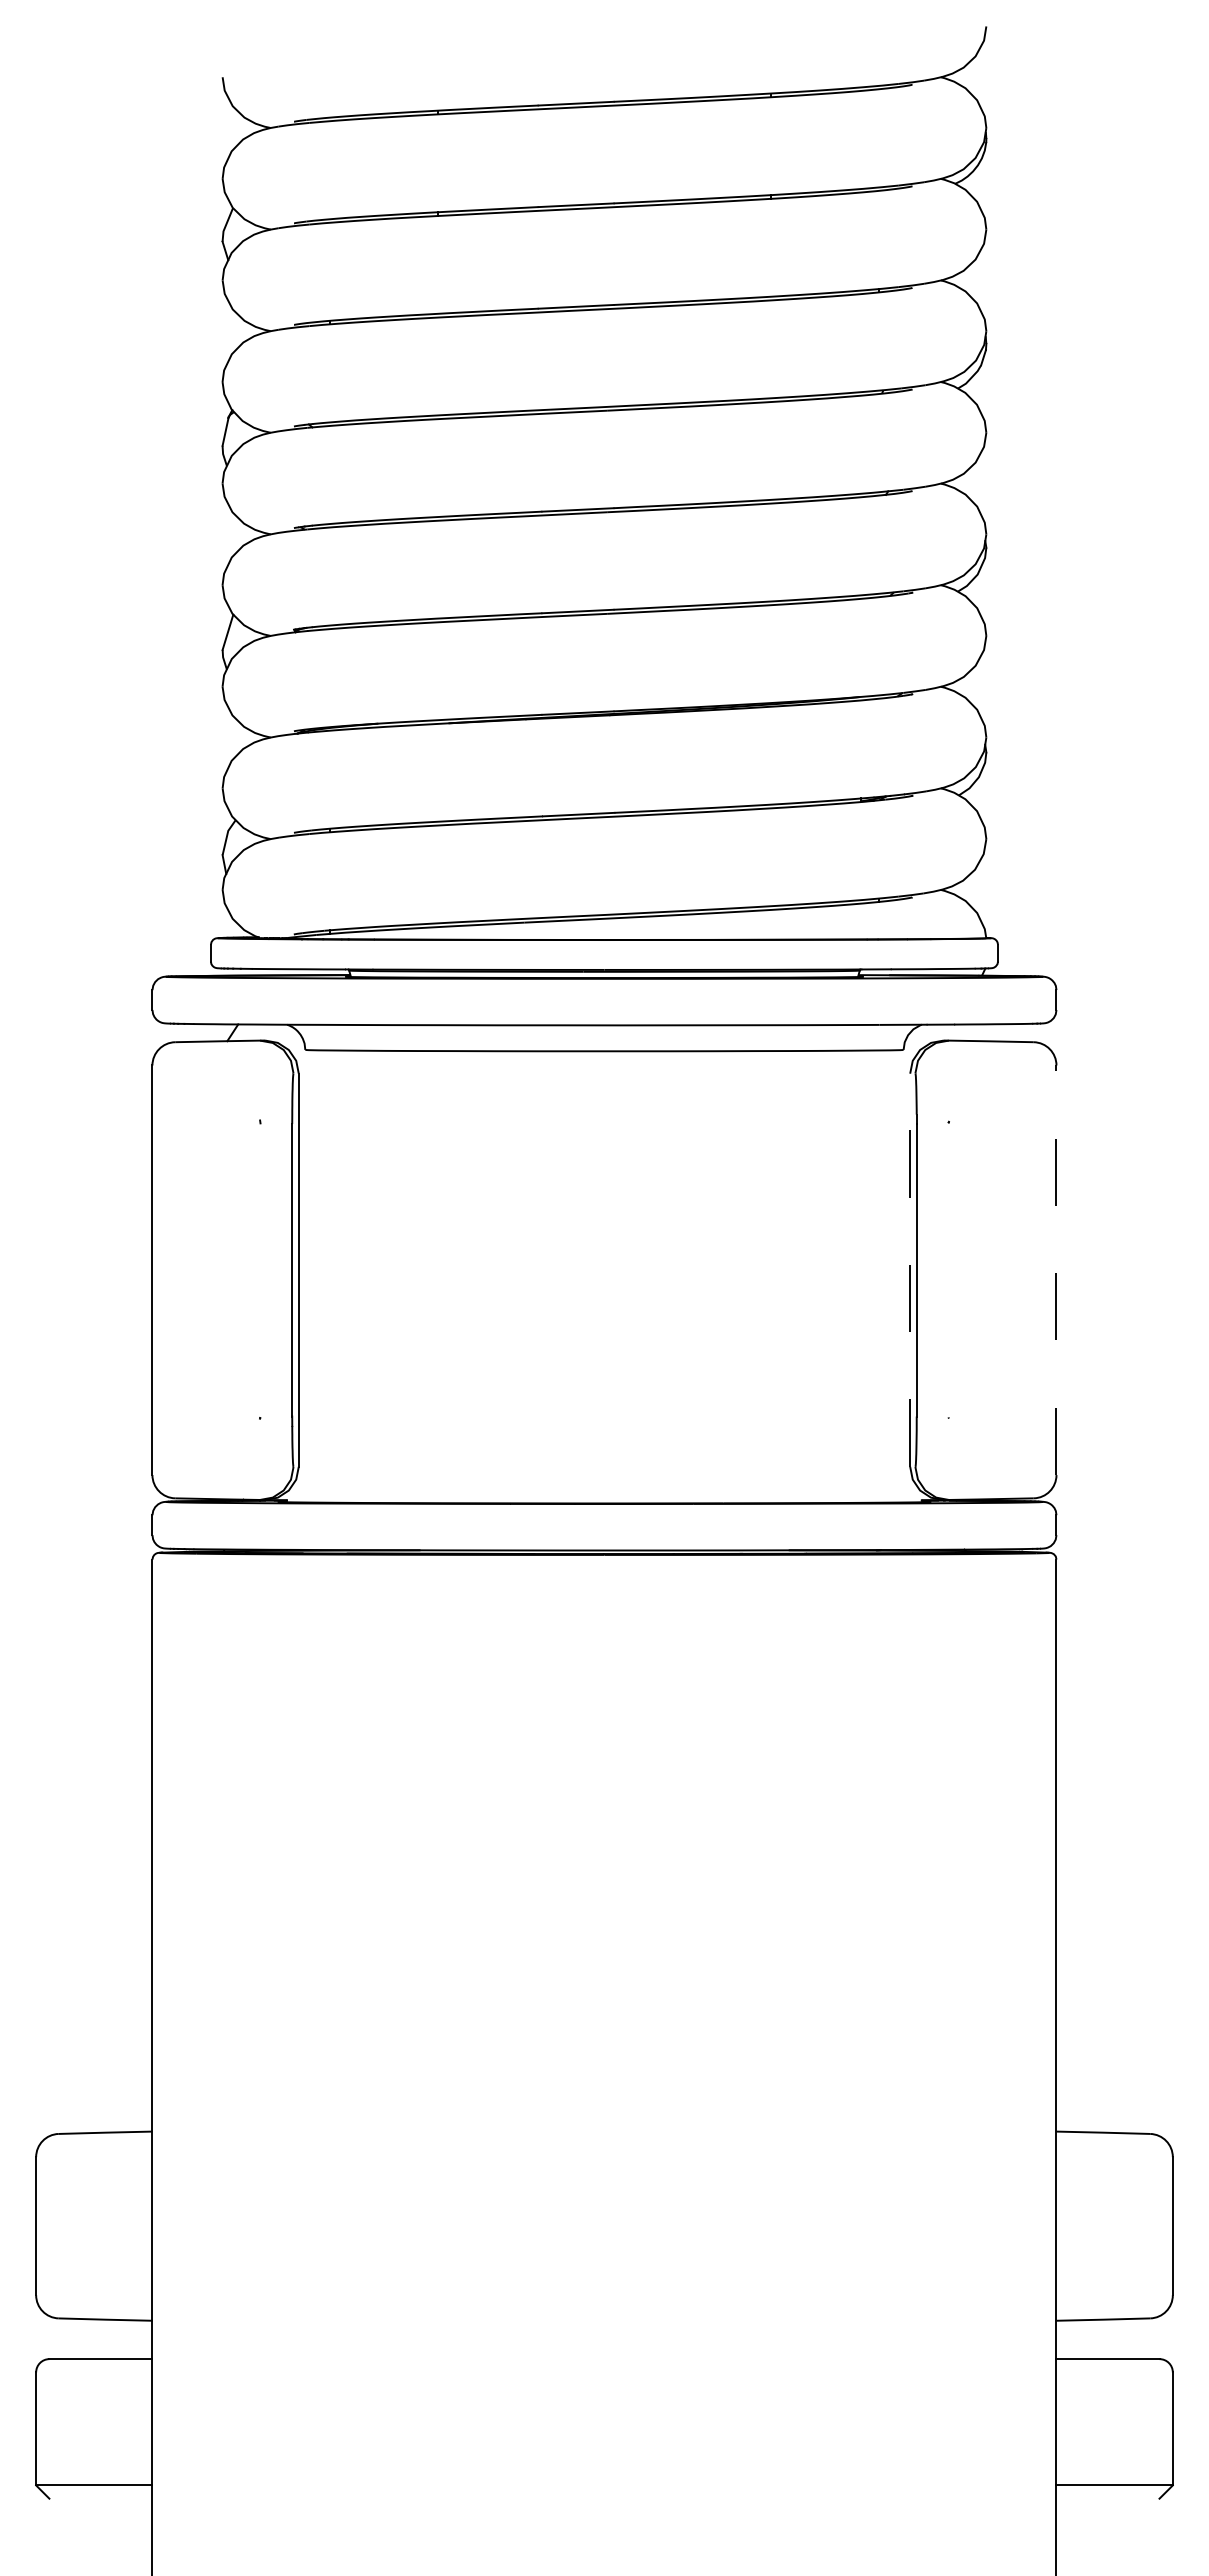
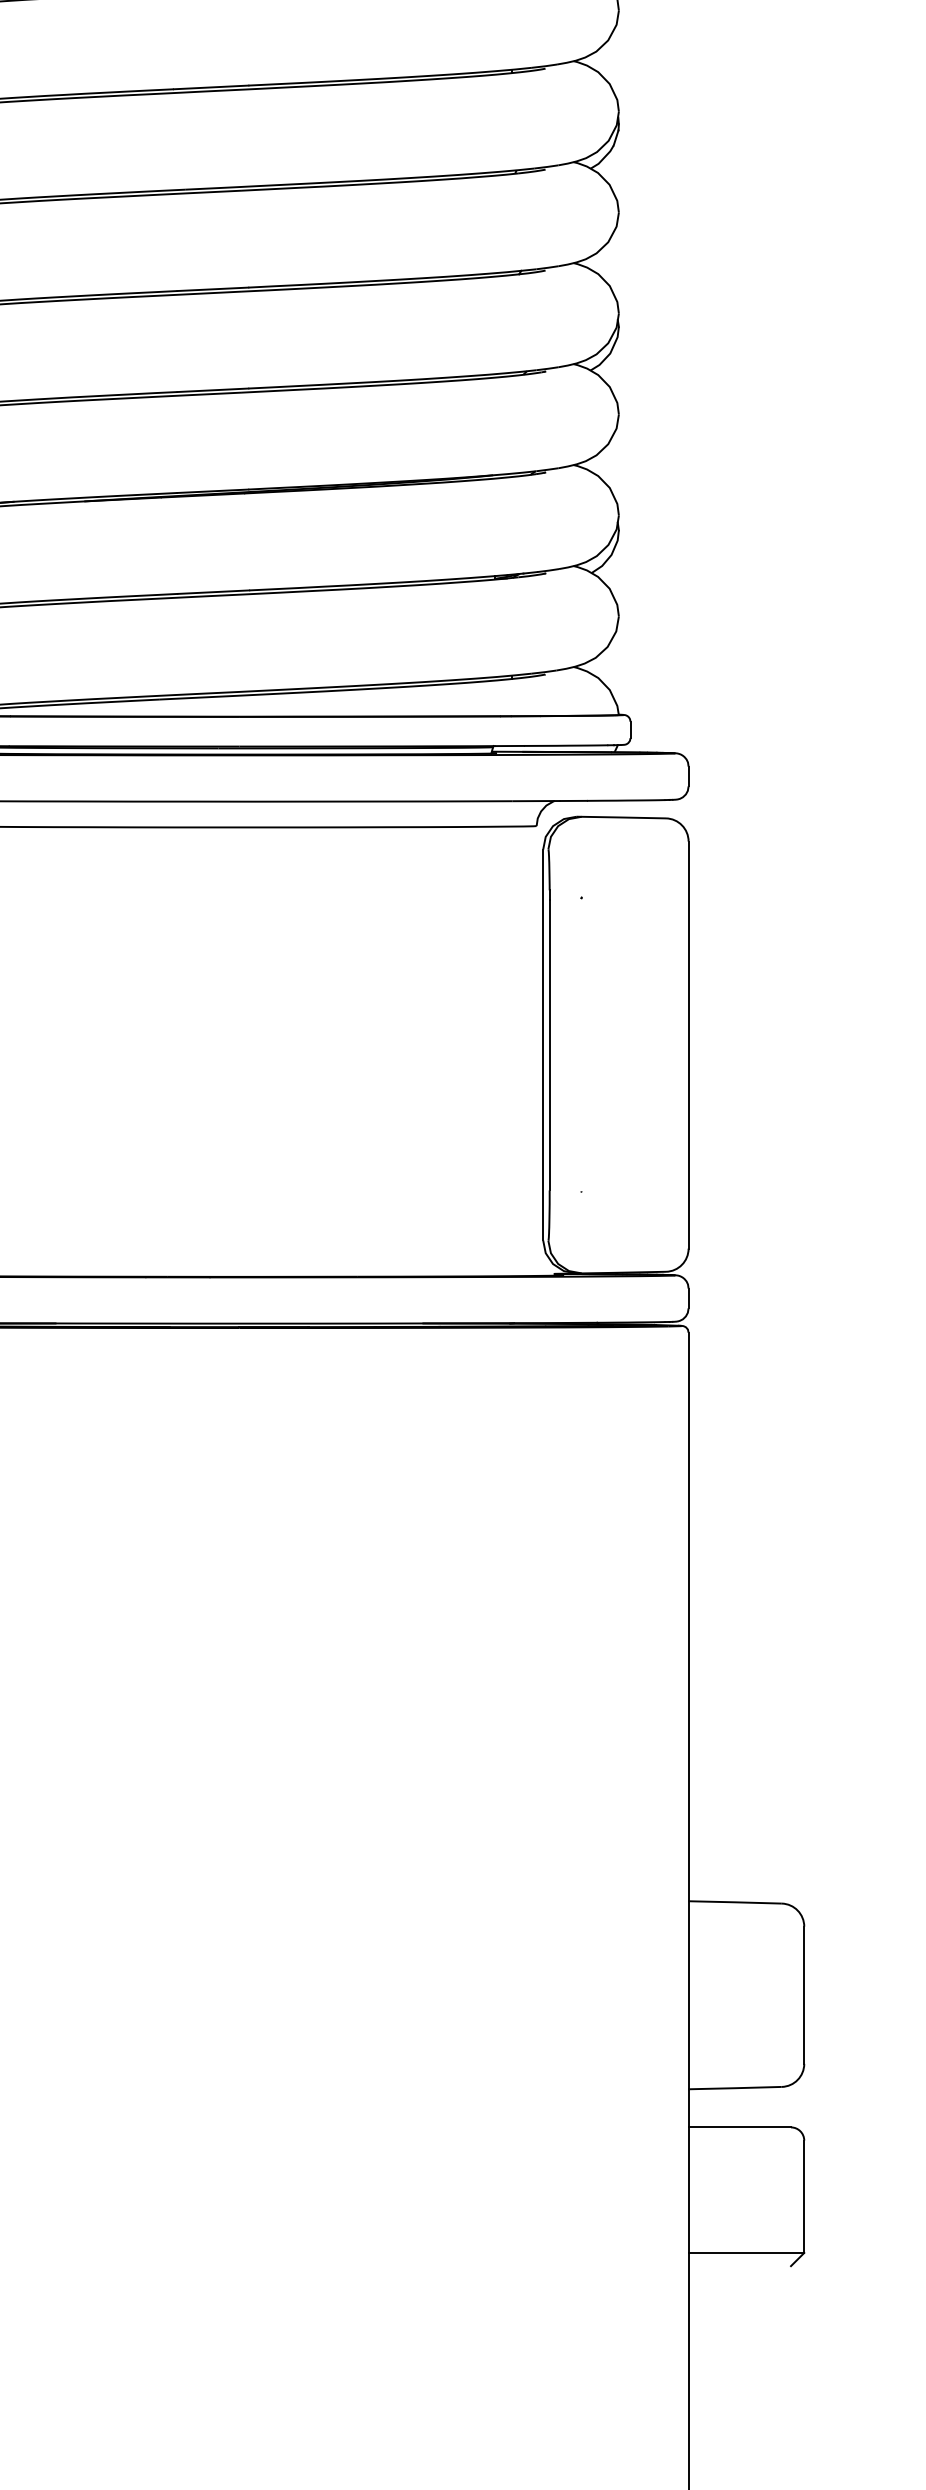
line: (910, 1270) -> (543, 1045), dashed -> solid
line: (1056, 1270) -> (688, 1045), dashed -> solid

